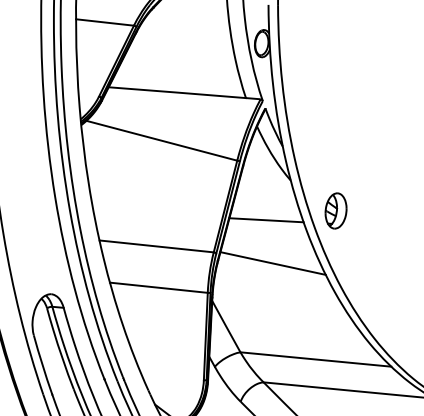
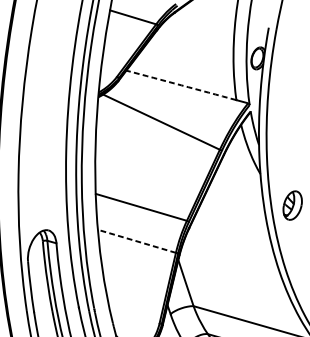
arc: (177, 92) -> (181, 85), solid -> dashed
line: (266, 220) -> (234, 202), removed
line: (272, 263) -> (233, 238), removed
line: (158, 287) -> (136, 241), solid -> dashed

